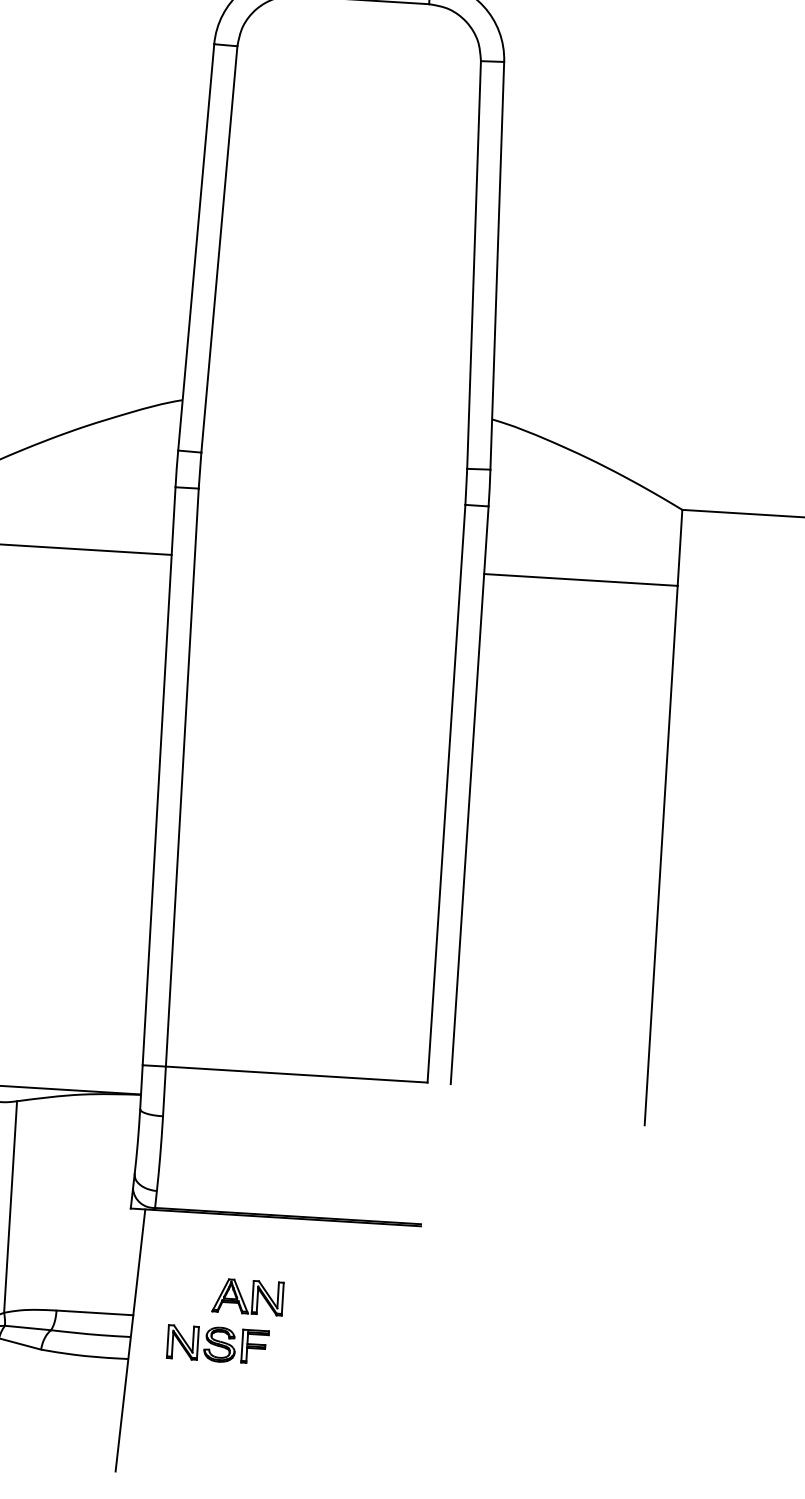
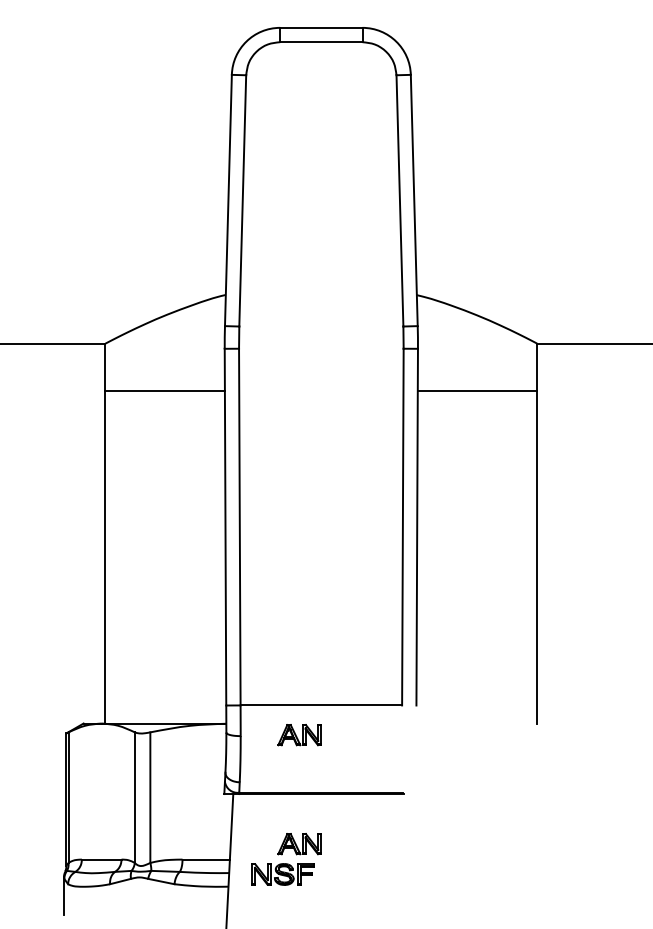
part: (258, 1121) -> (299, 735), added

